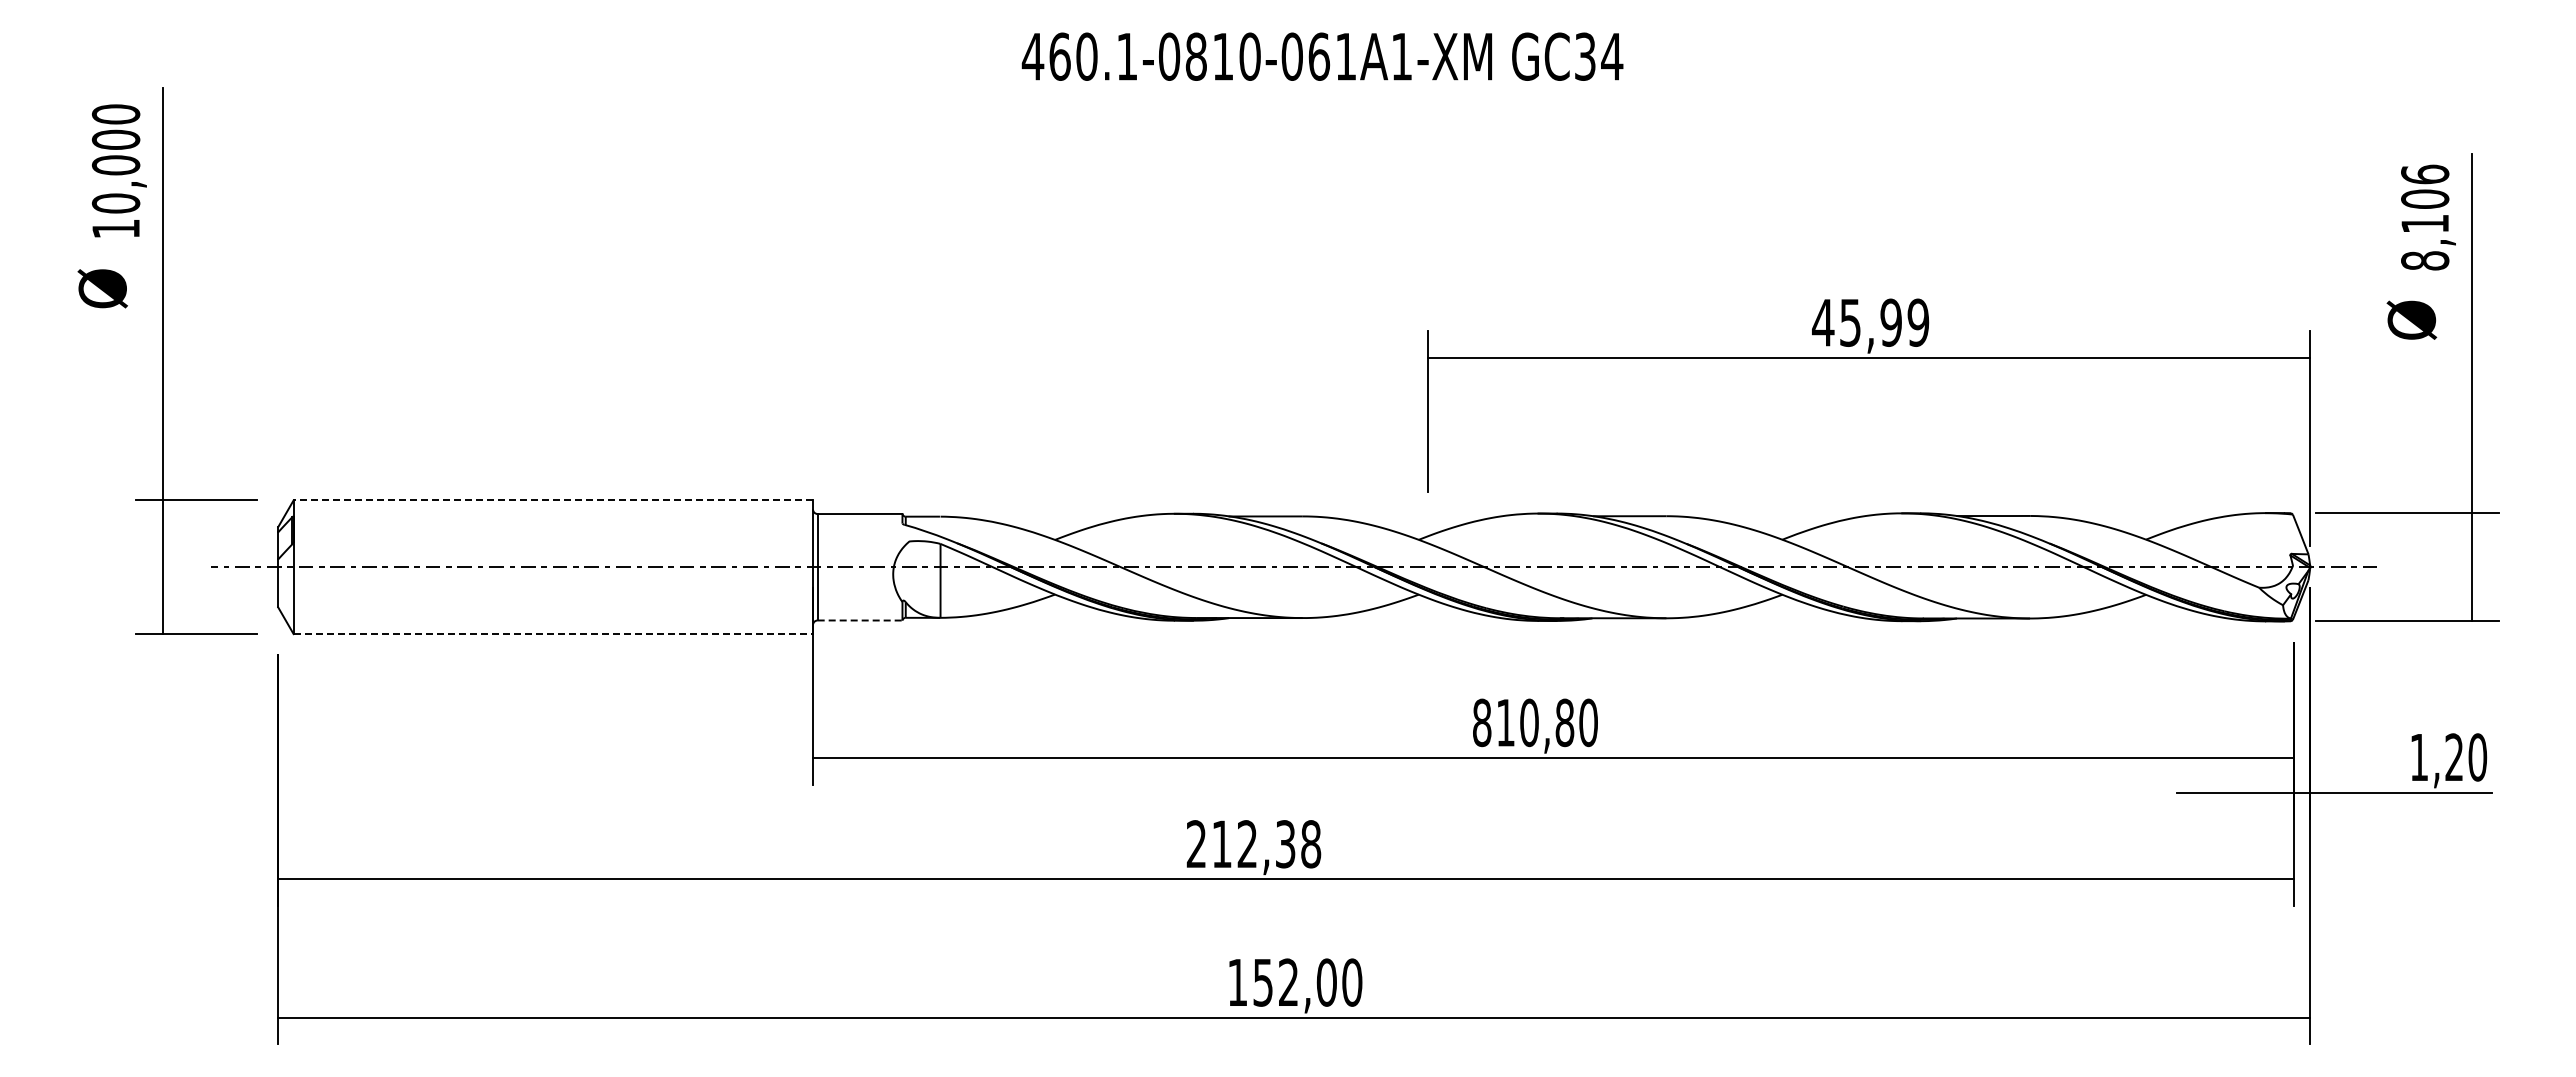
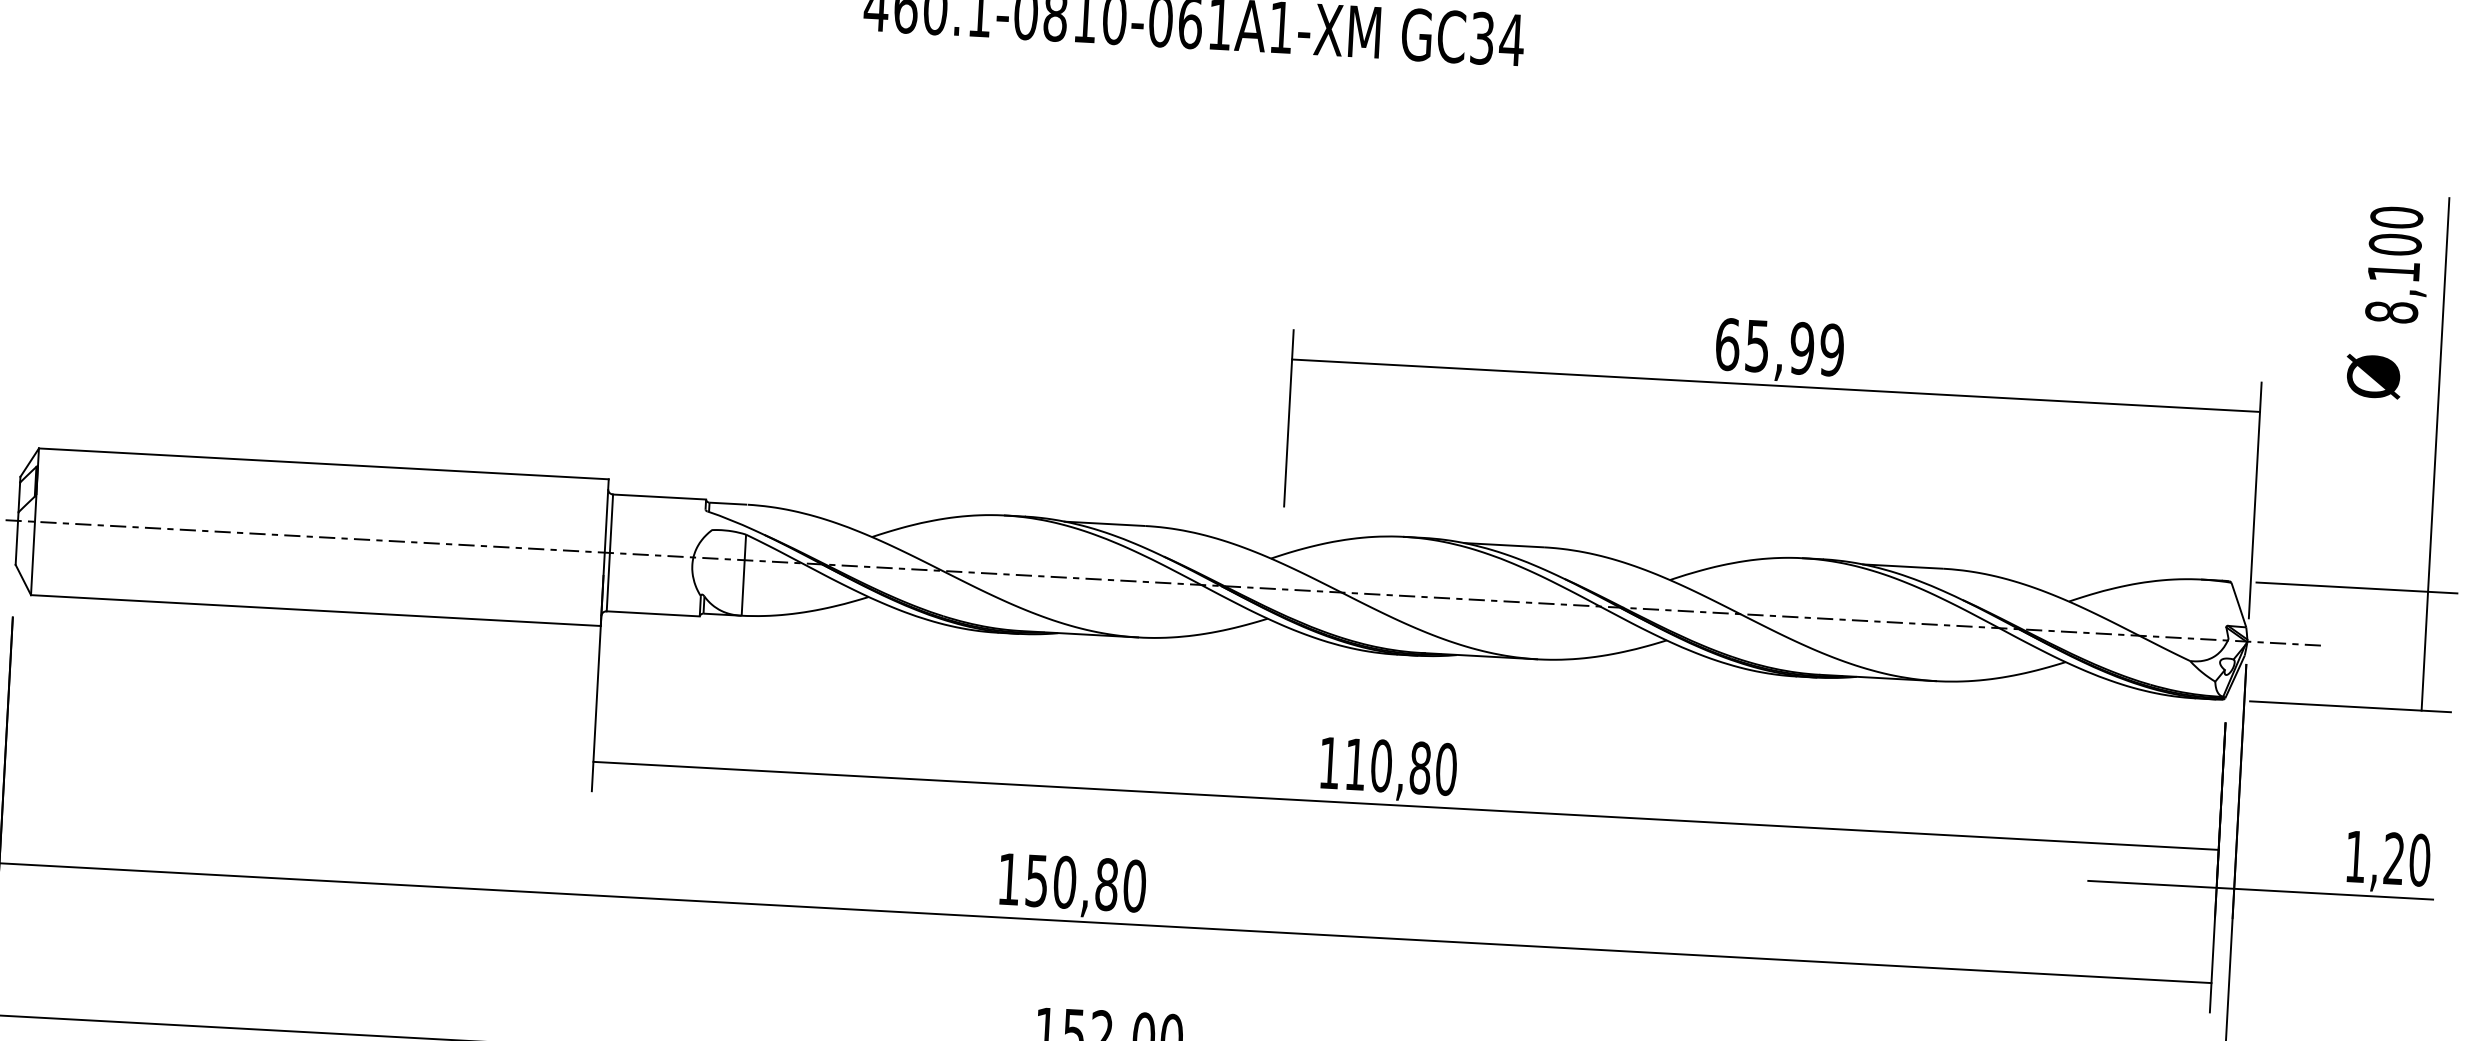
text: (2425, 174) -> (2397, 217), 8,106 -> 8,100
text: (1823, 322) -> (1727, 344), 45,99 -> 65,99
line: (553, 500) -> (324, 464), dashed -> solid
line: (860, 620) -> (653, 613), dashed -> solid
line: (553, 634) -> (316, 611), dashed -> solid
text: (1482, 722) -> (1330, 762), 810,80 -> 110,80
text: (1253, 844) -> (1071, 882), 212,38 -> 150,80

